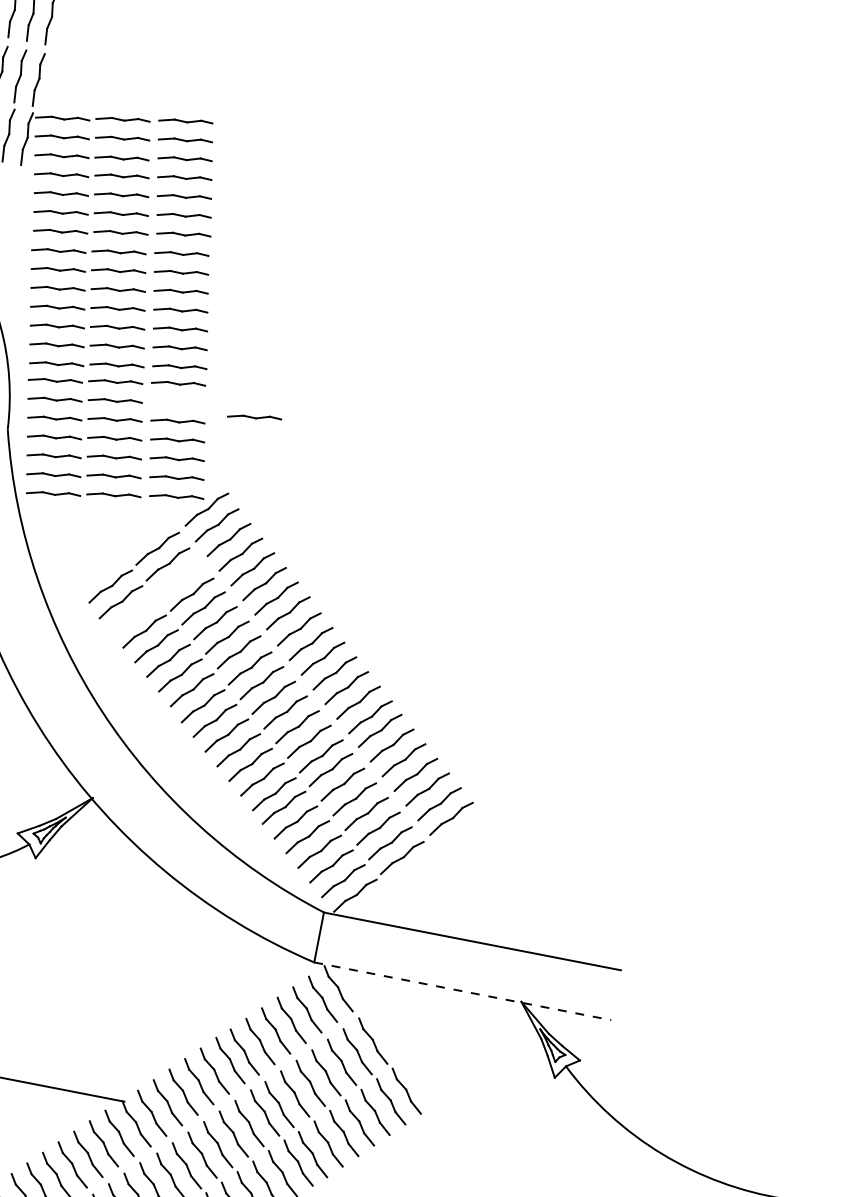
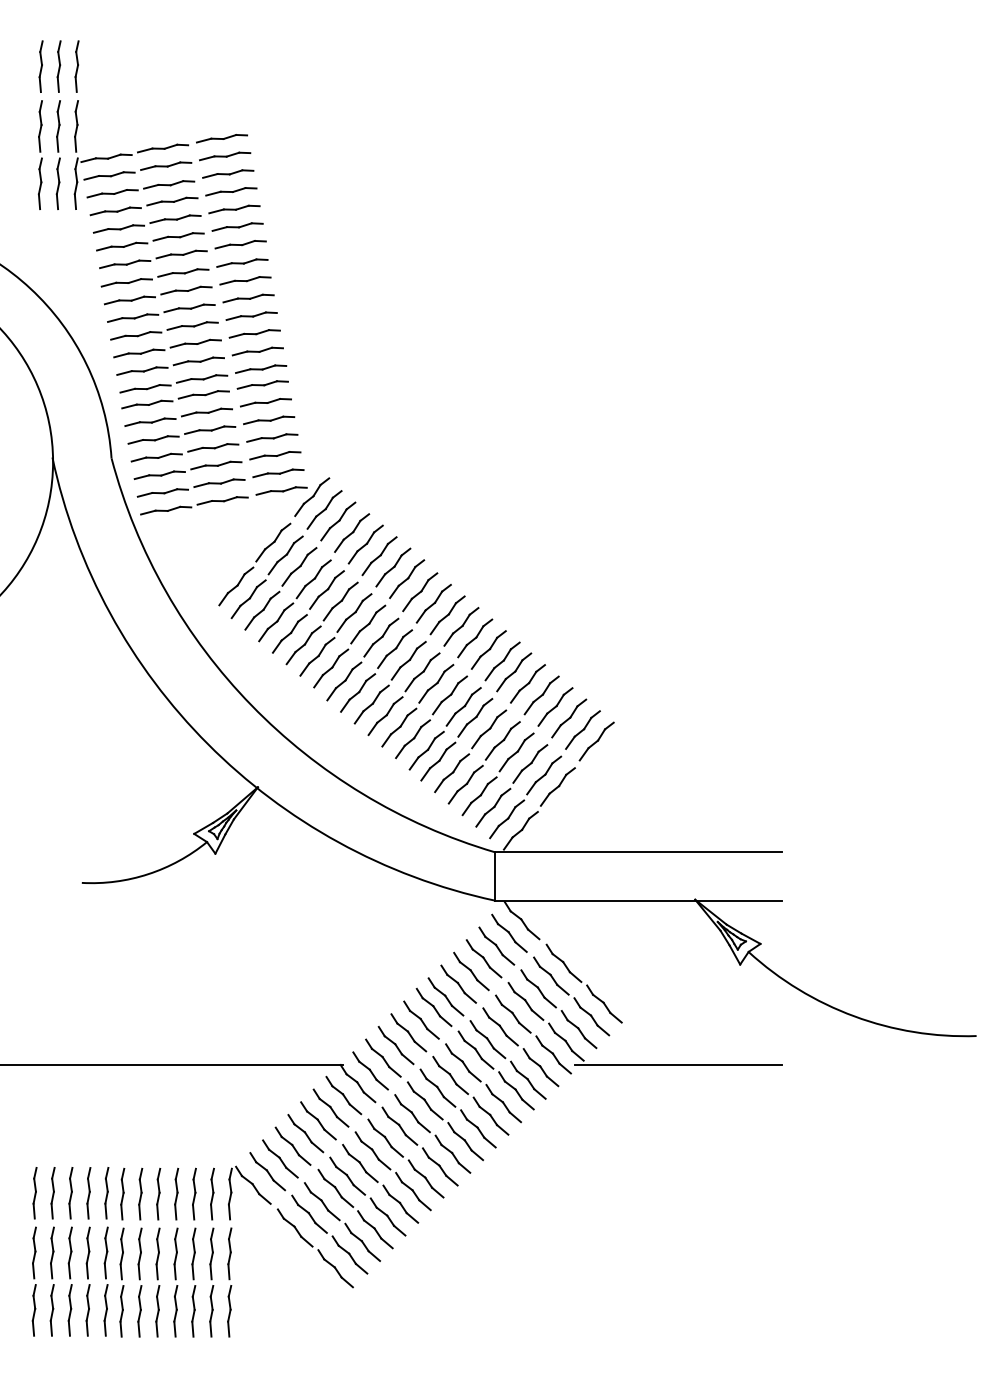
part: (254, 417) -> (265, 402), moved
part: (155, 597) -> (280, 588), added
line: (462, 991) -> (638, 900), dashed -> solid
line: (470, 1169) -> (678, 1065), added

